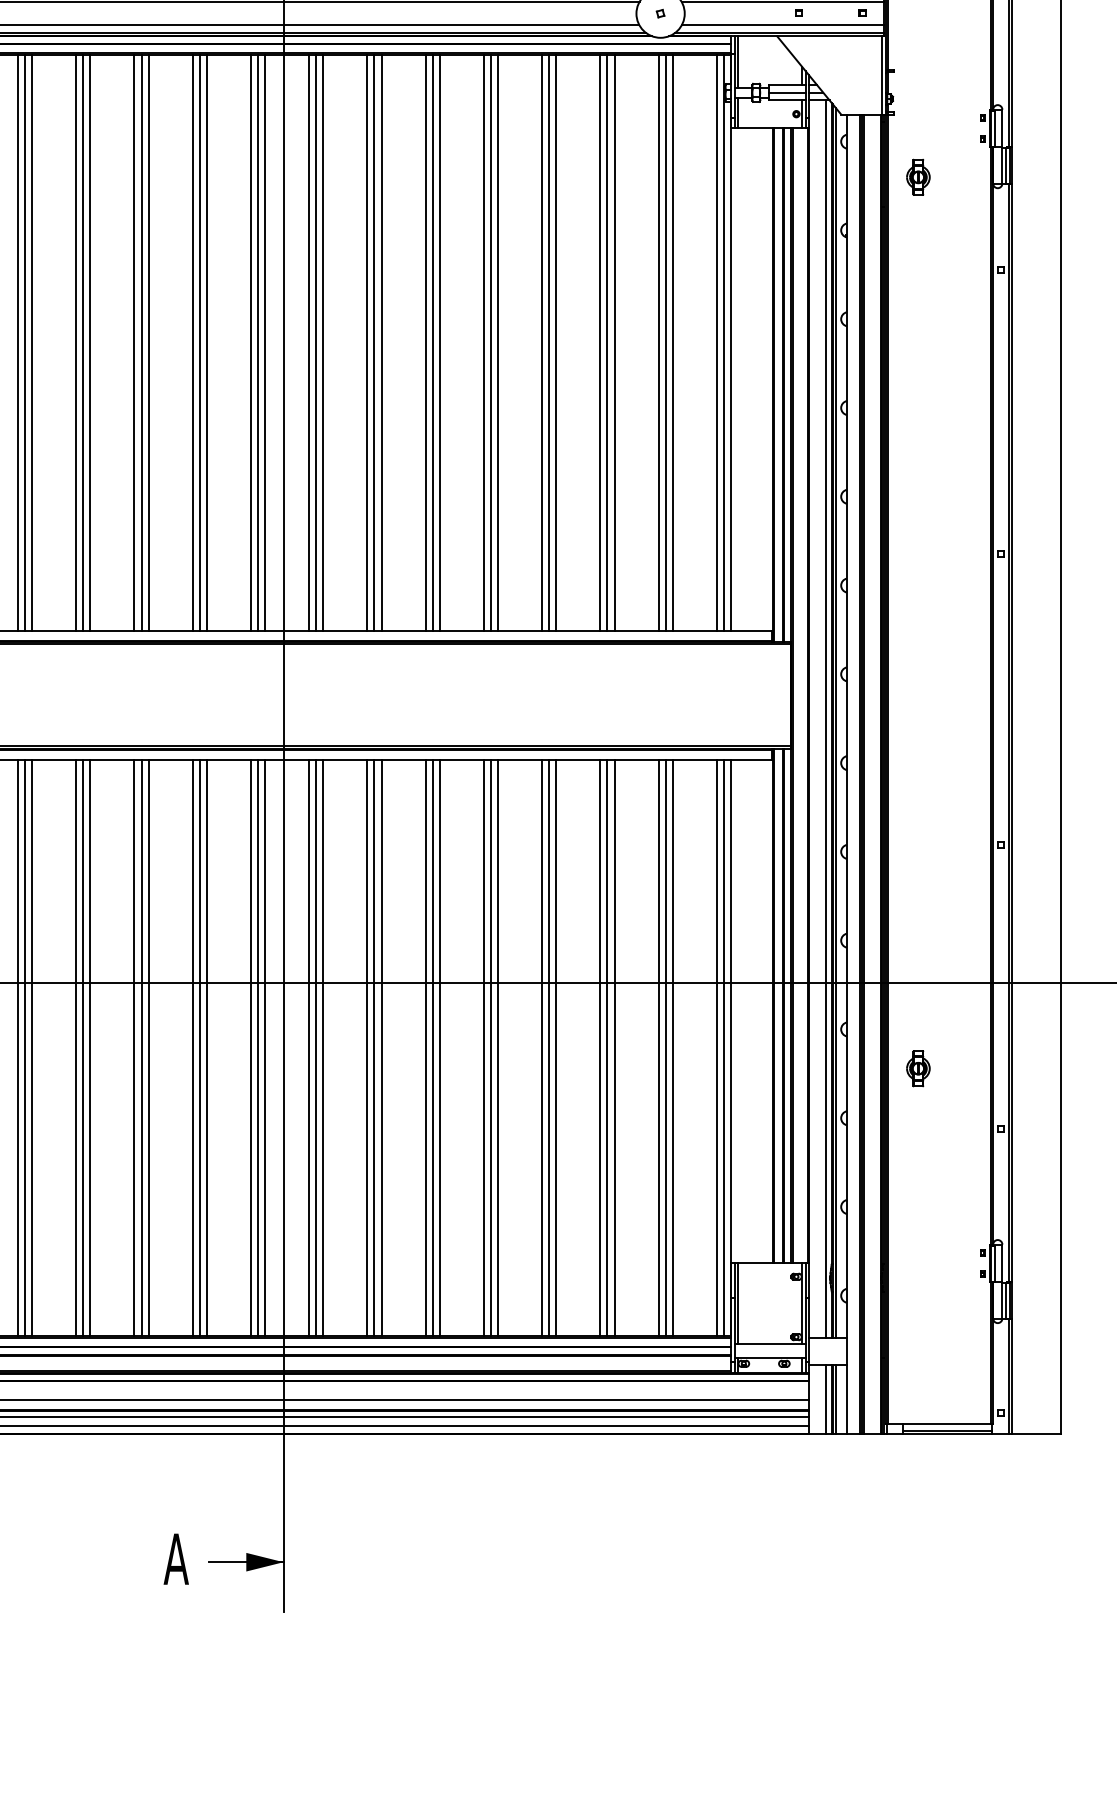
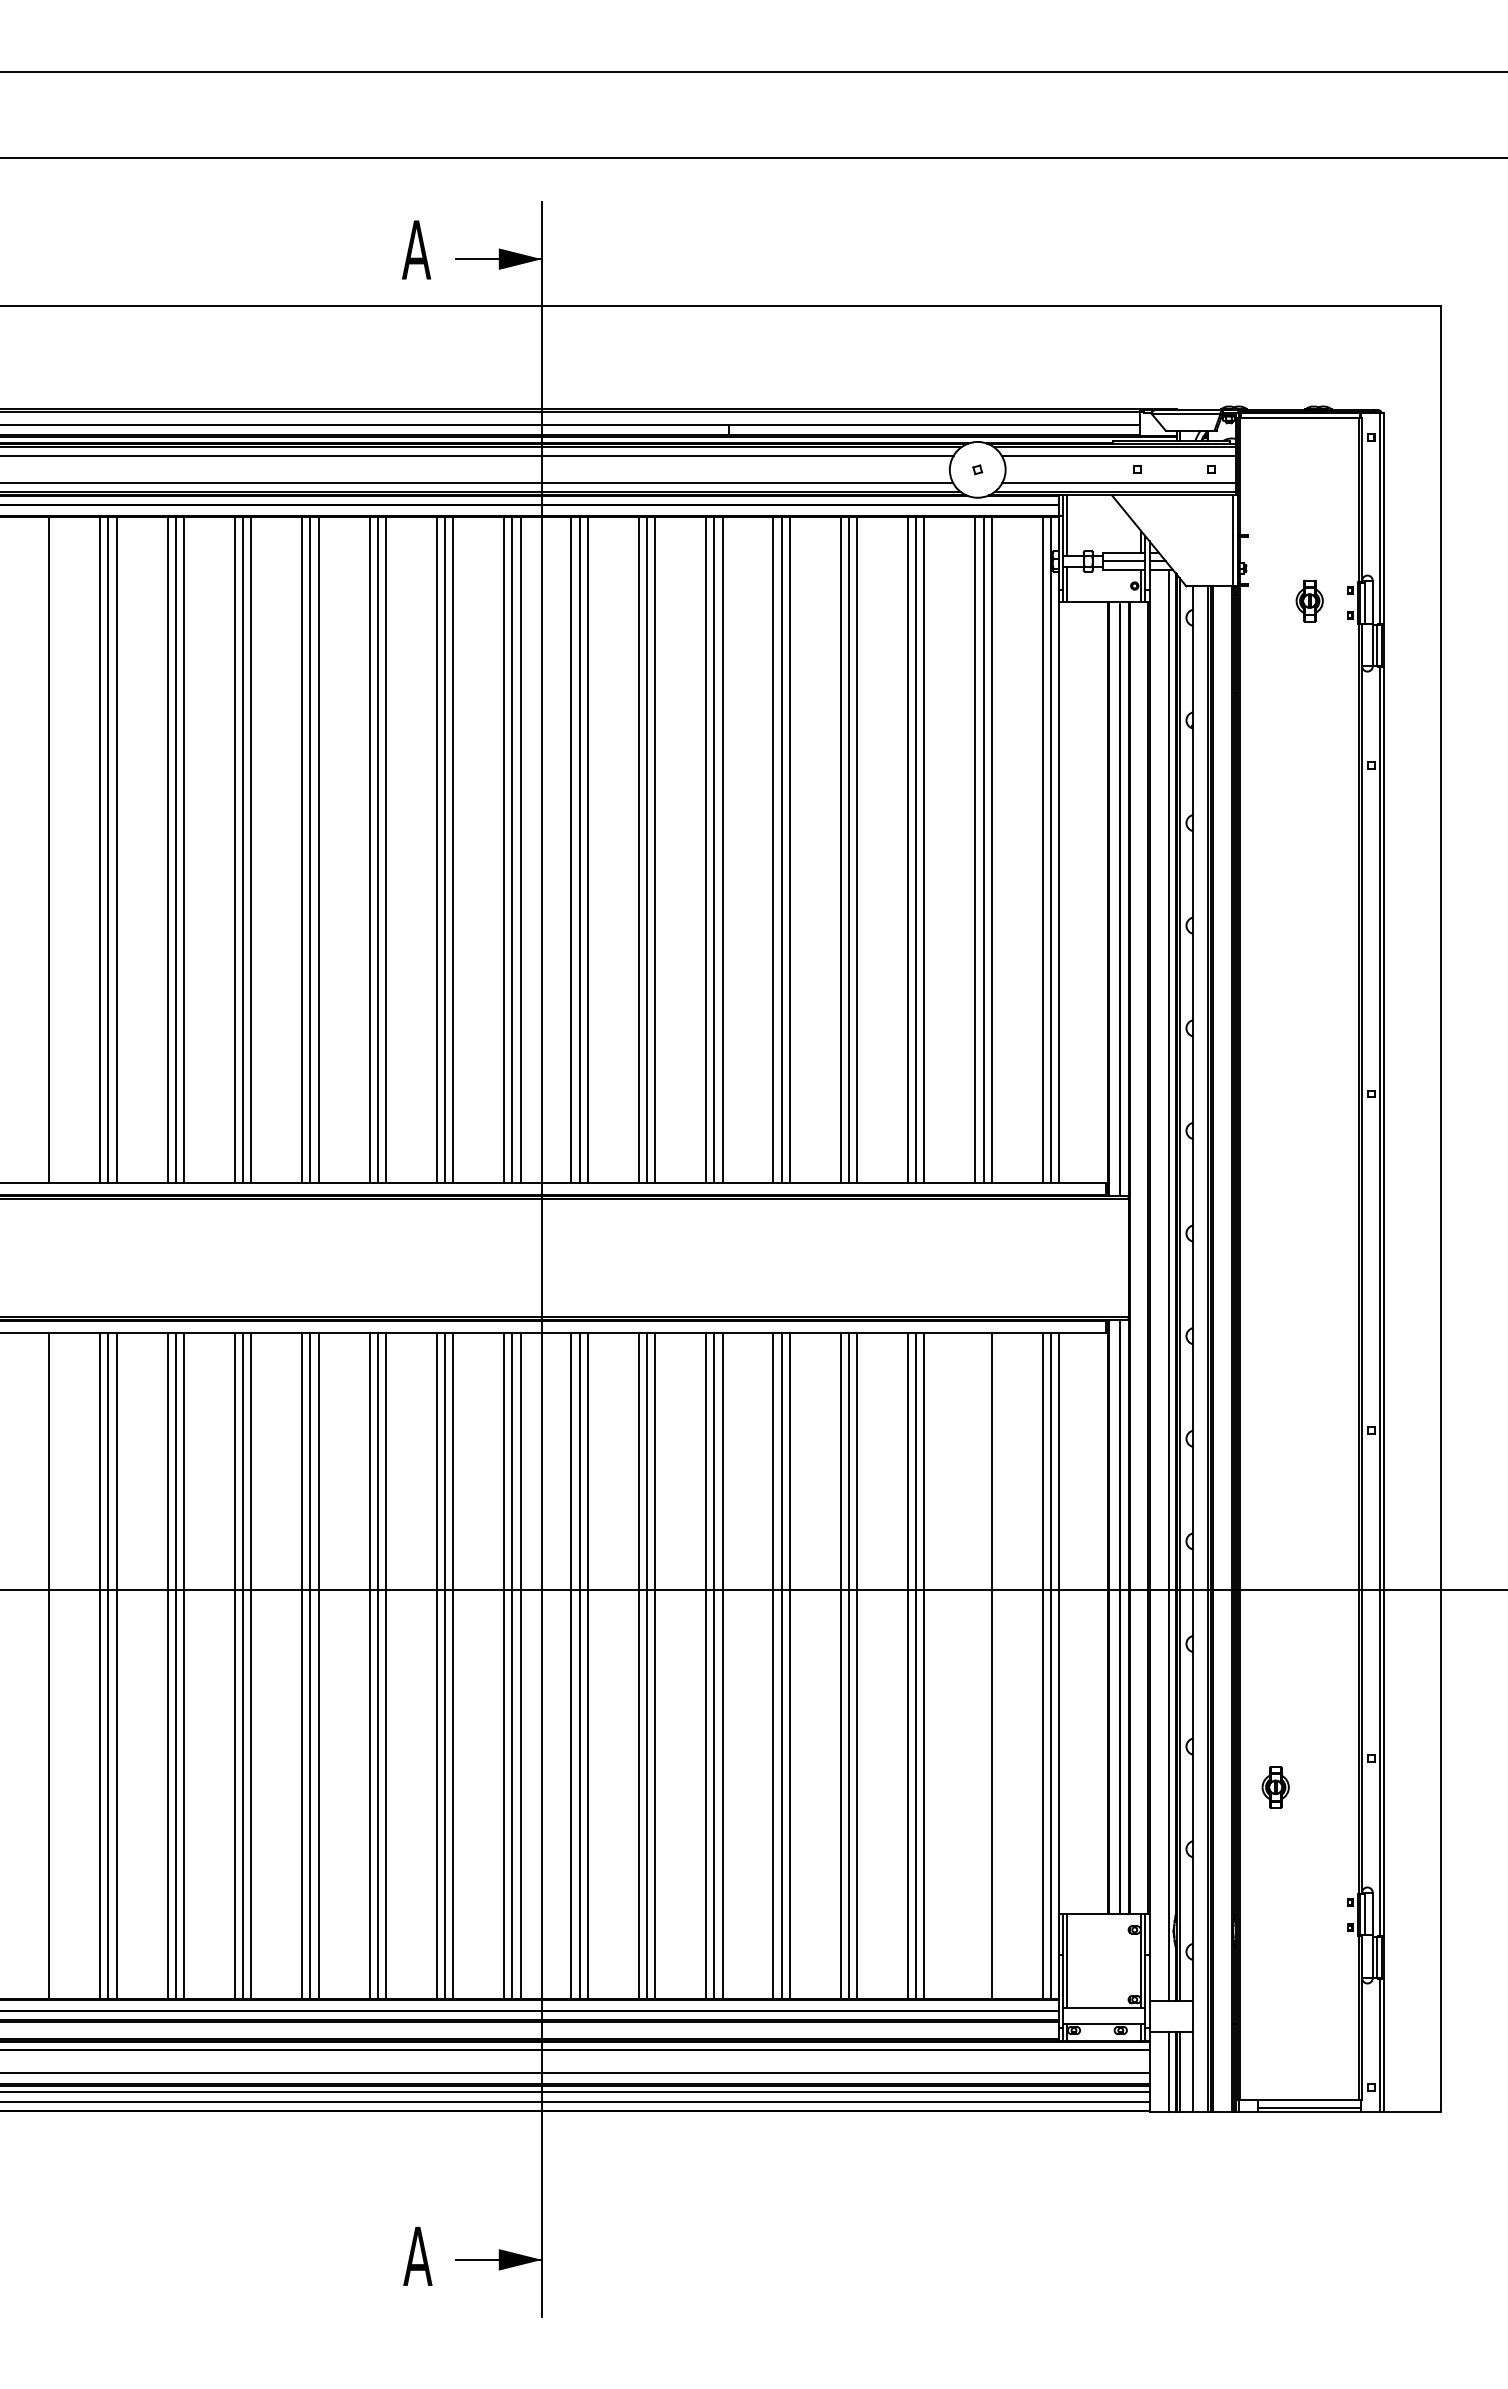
part: (918, 176) -> (1309, 600), moved
line: (658, 1048) -> (975, 1665), removed
line: (665, 1048) -> (983, 1665), removed
part: (918, 1068) -> (1275, 1787), moved

